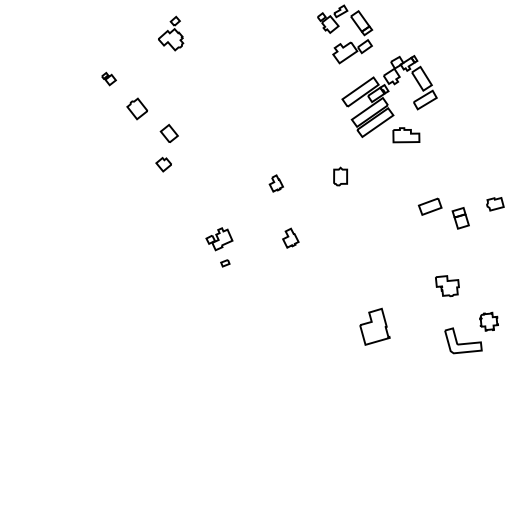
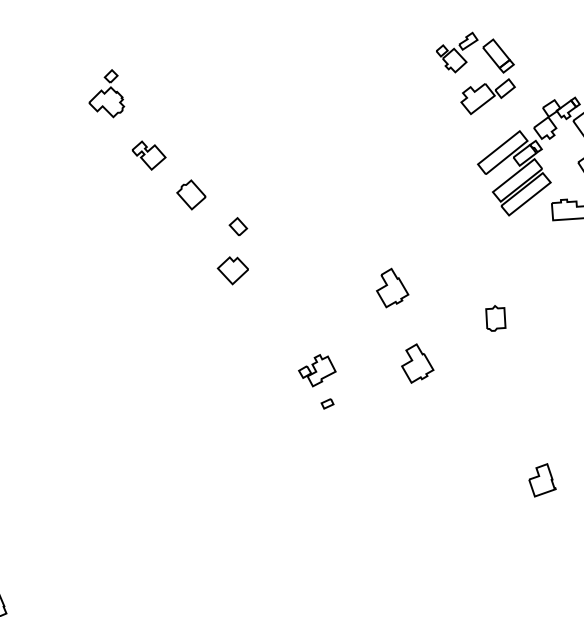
part: (171, 33) -> (106, 93), moved
part: (108, 78) -> (148, 154), size x1.67
part: (169, 133) -> (238, 226), size x0.71
part: (163, 164) -> (232, 270), size x1.43
part: (340, 176) -> (495, 318), moved
part: (276, 183) -> (392, 287), size x1.67
part: (290, 237) -> (416, 362), size x1.43
part: (374, 326) -> (541, 480), size x0.62

